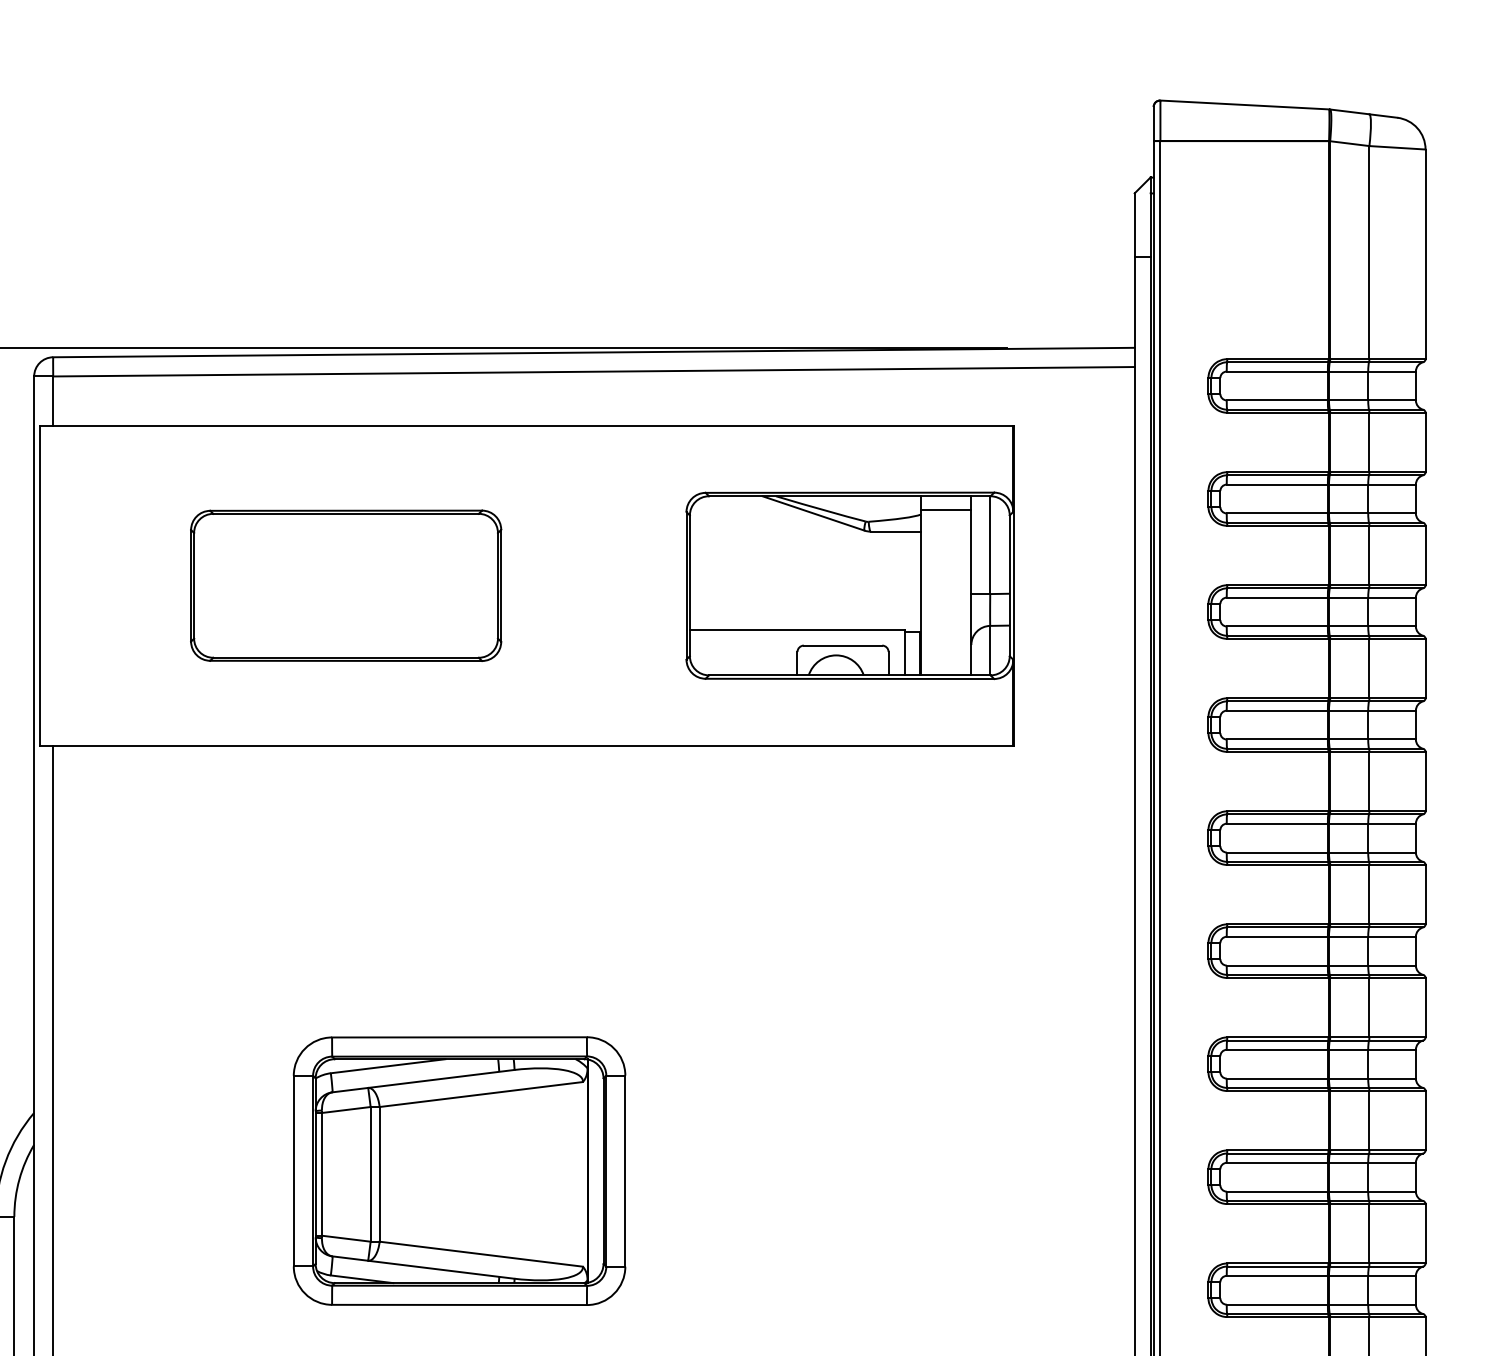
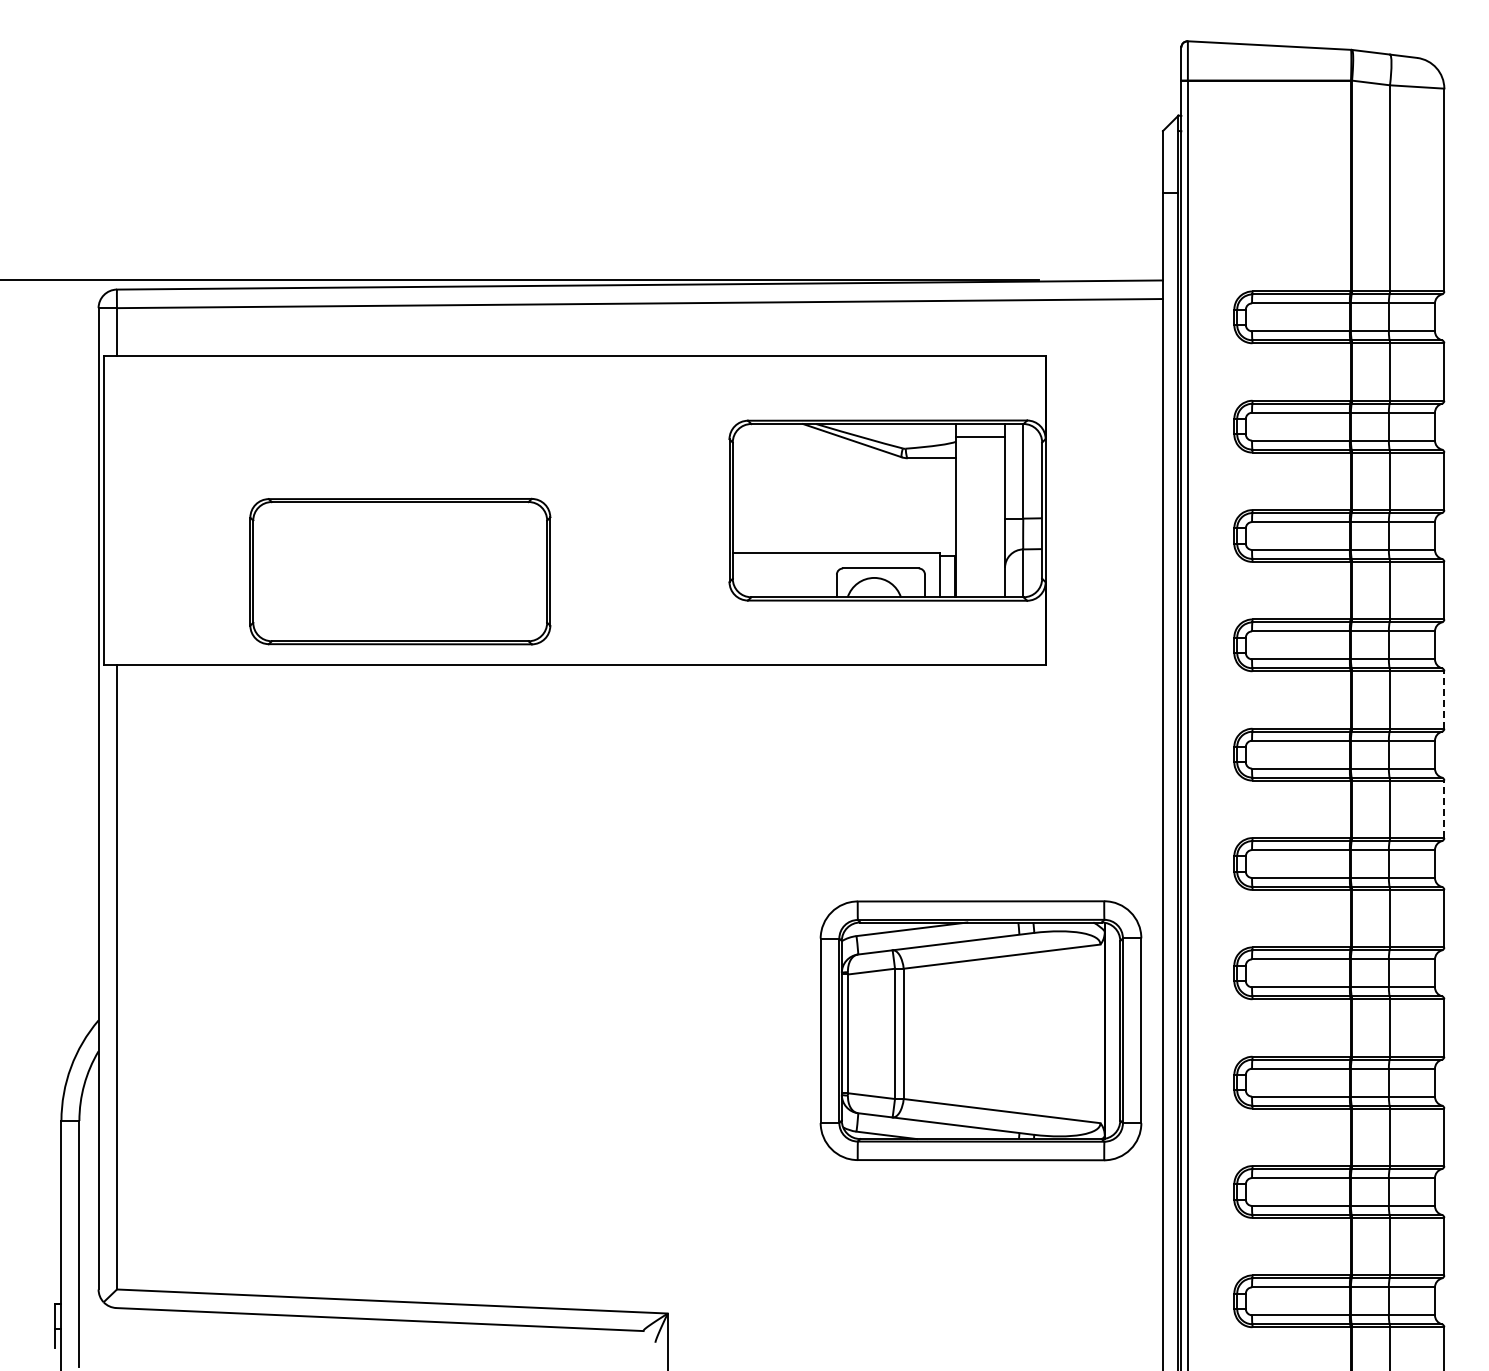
part: (346, 585) -> (400, 571), moved
line: (1425, 782) -> (1444, 700), solid -> dashed
line: (1425, 894) -> (1444, 809), solid -> dashed
part: (459, 1170) -> (980, 1030), moved

